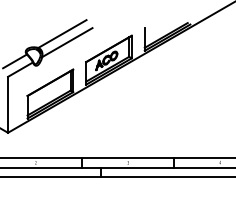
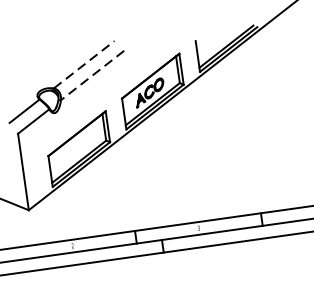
line: (62, 34) -> (84, 65), solid -> dashed
line: (66, 42) -> (91, 75), solid -> dashed

